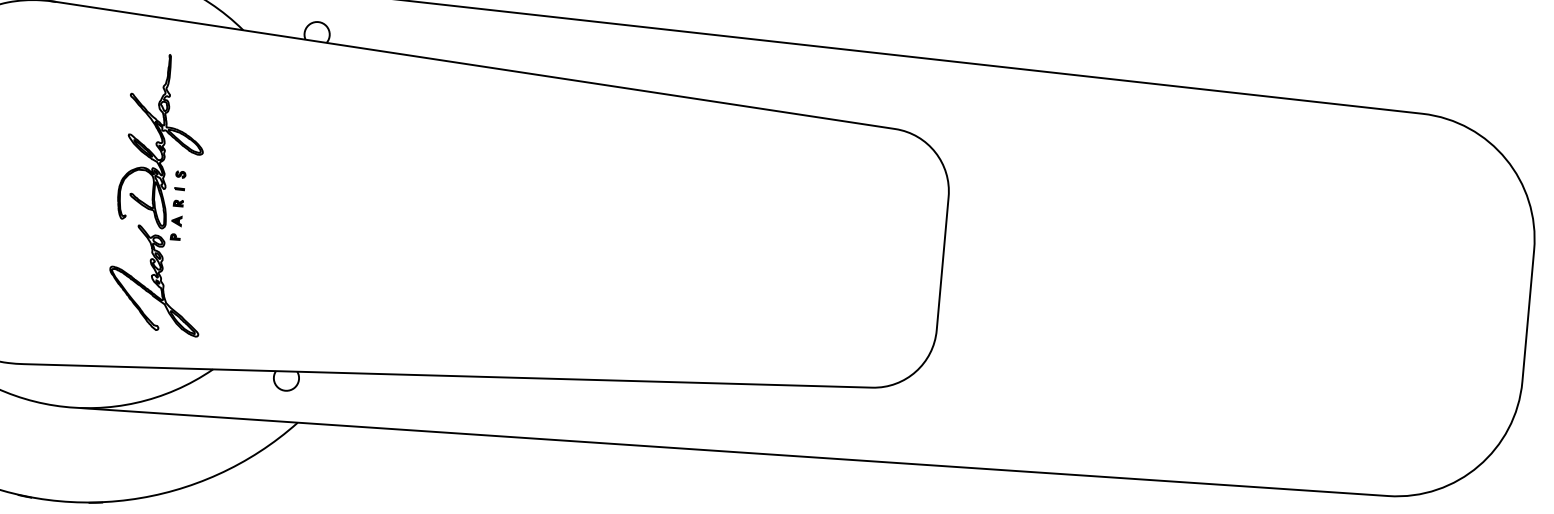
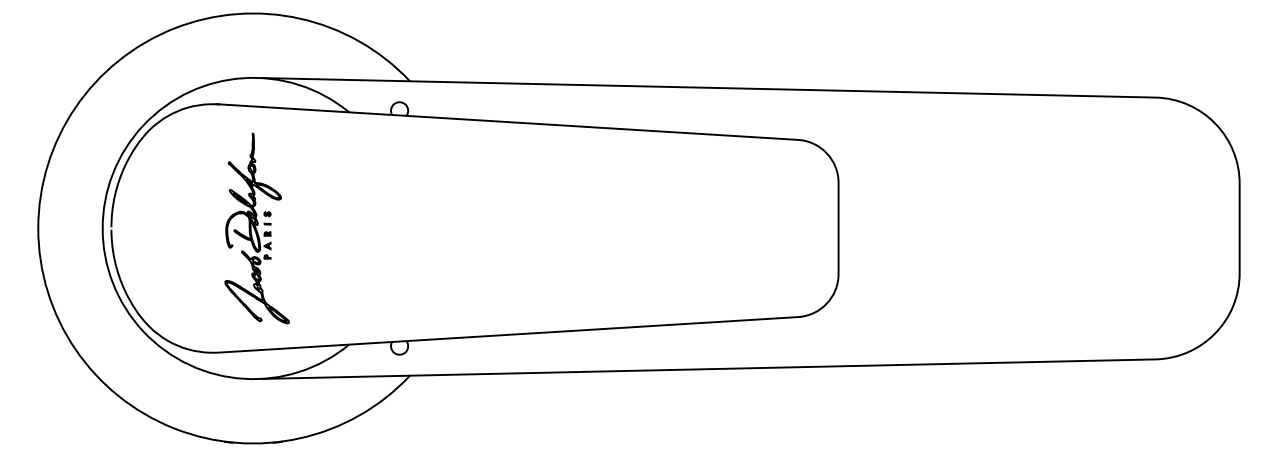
part: (162, 194) -> (256, 228), moved

